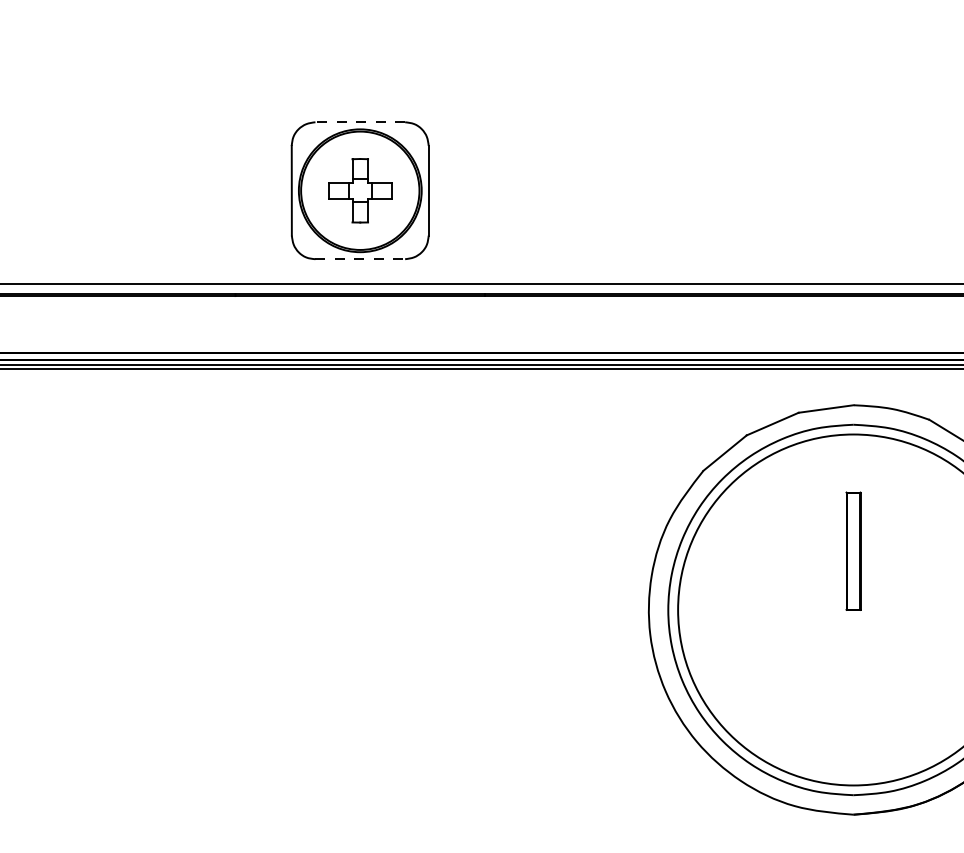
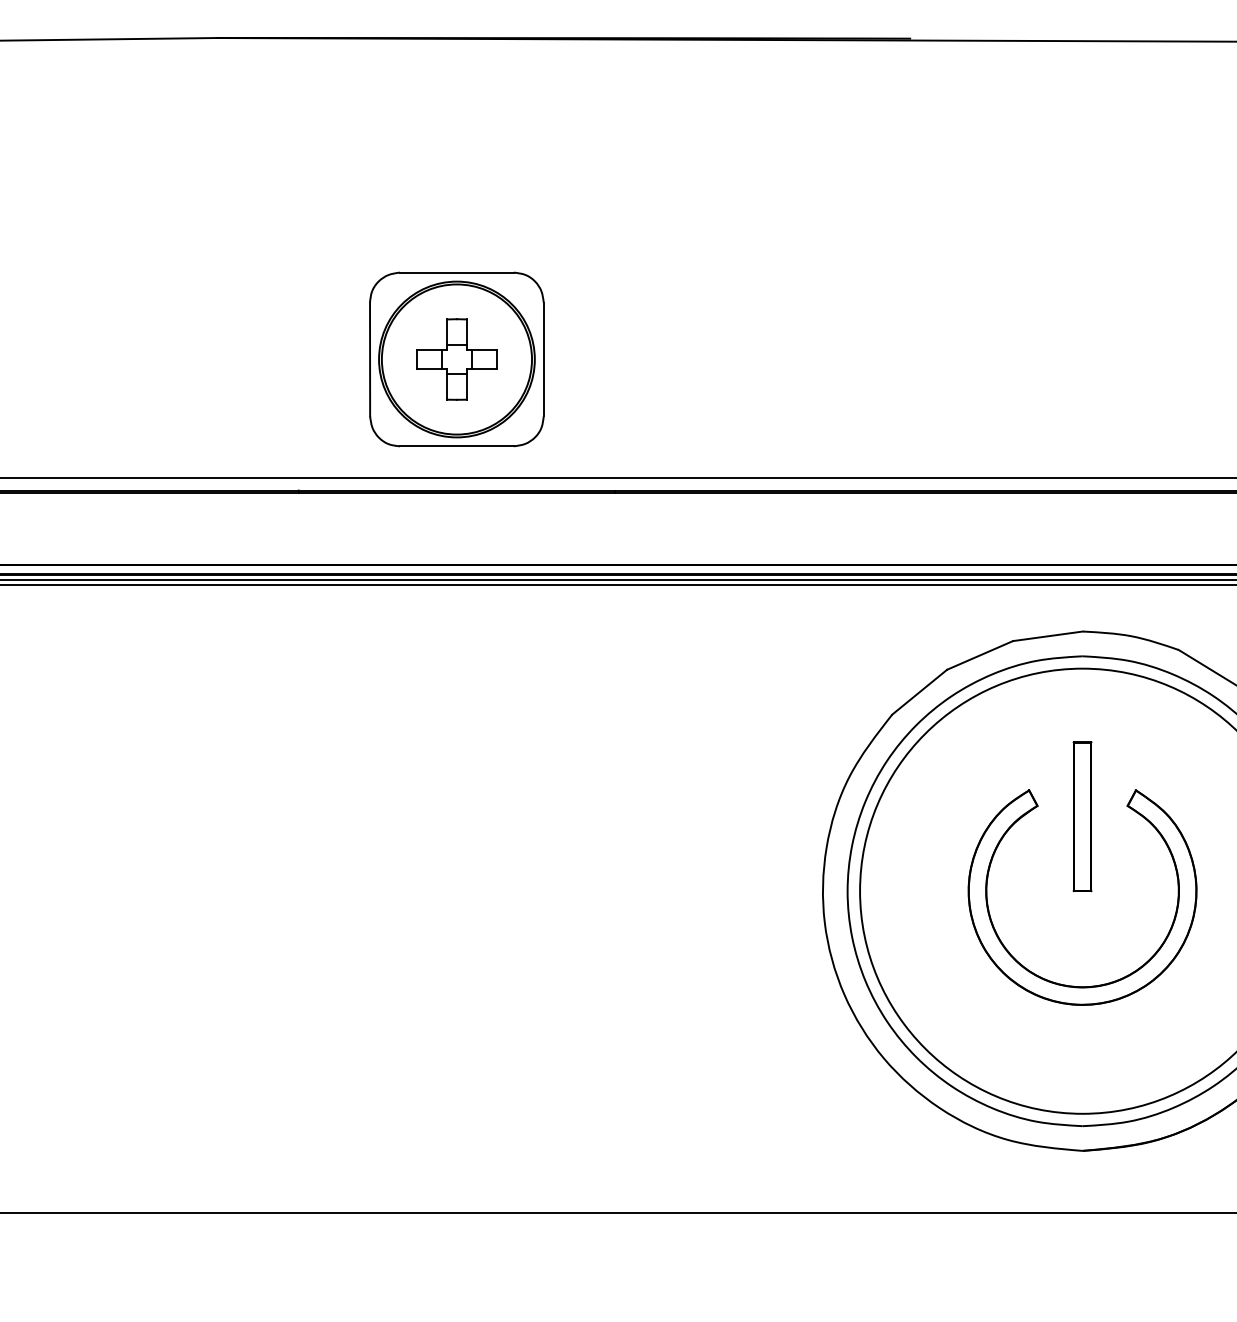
line: (359, 122) -> (456, 272), dashed -> solid
line: (359, 259) -> (456, 446), dashed -> solid
part: (846, 684) -> (1073, 985), added

